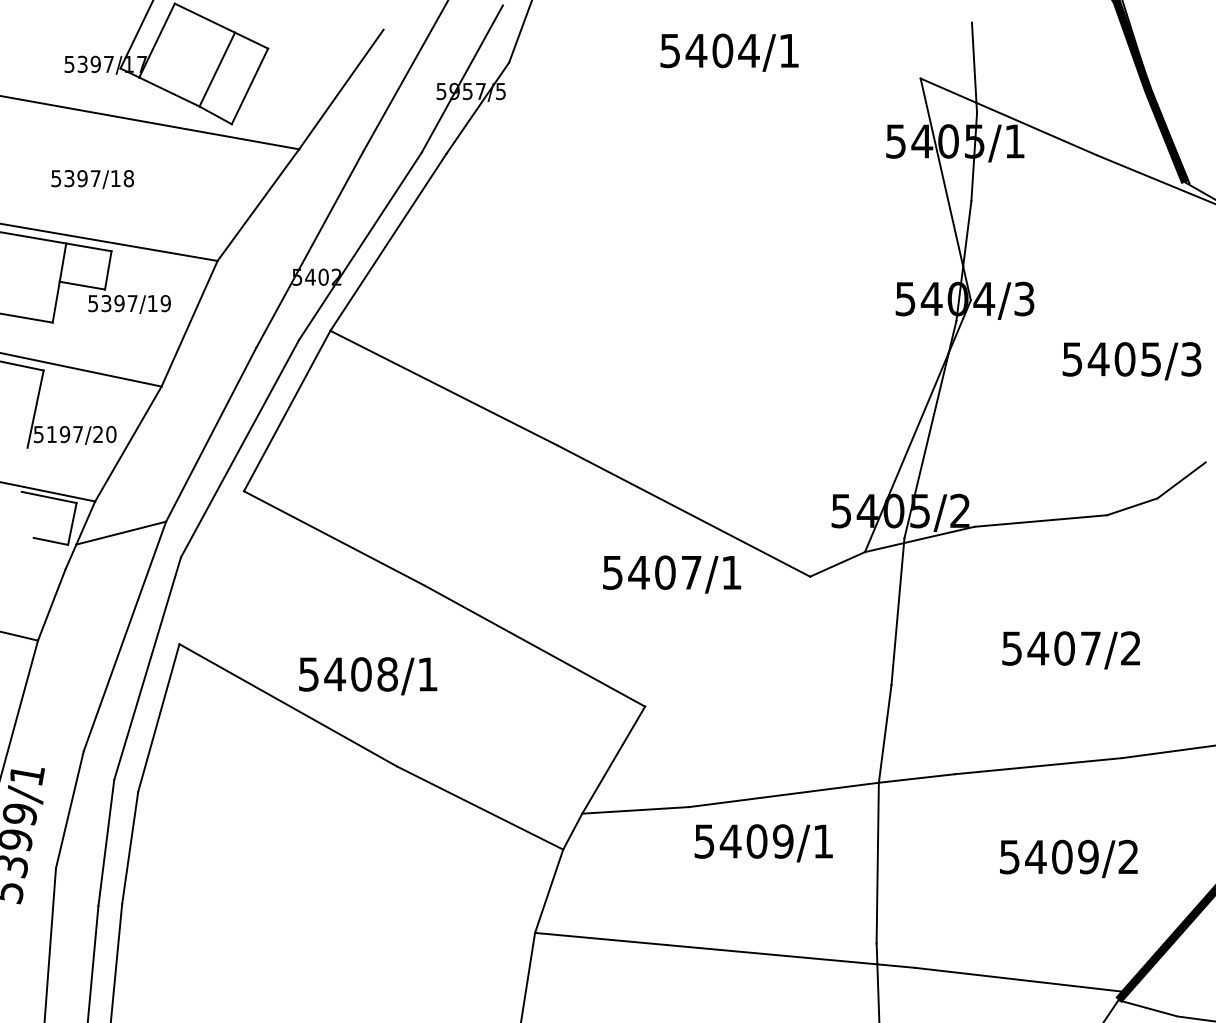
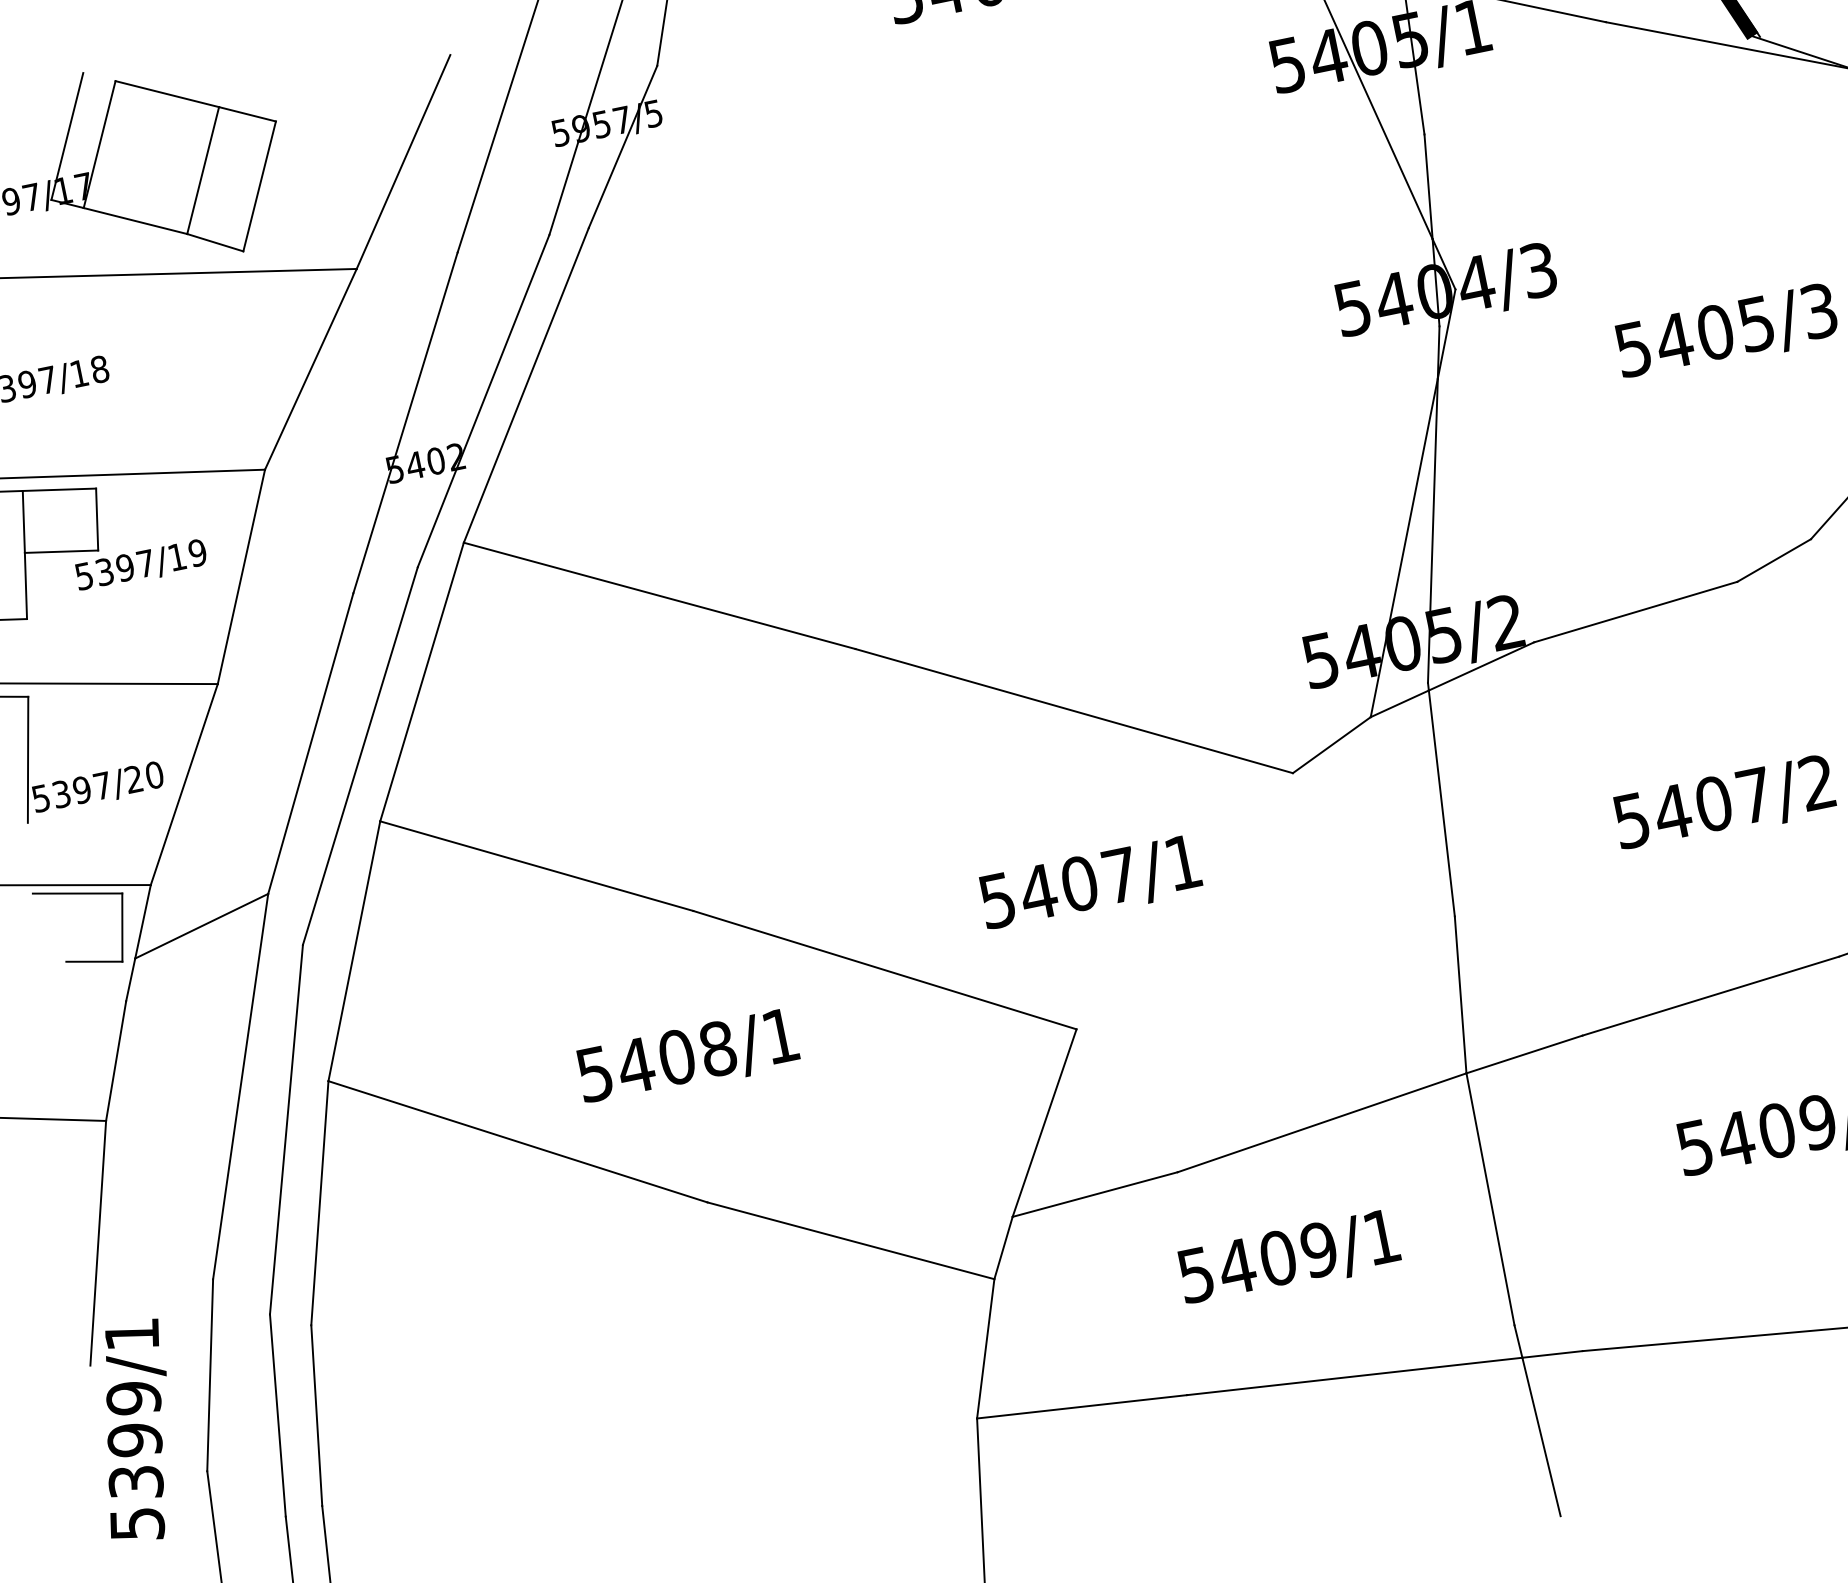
text: (51, 434) -> (61, 794), 5197/20 -> 5397/20
line: (211, 567) -> (353, 950), added
text: (672, 574) -> (1091, 884), moved
text: (368, 676) -> (688, 1058), moved
text: (763, 843) -> (1288, 1259), moved

